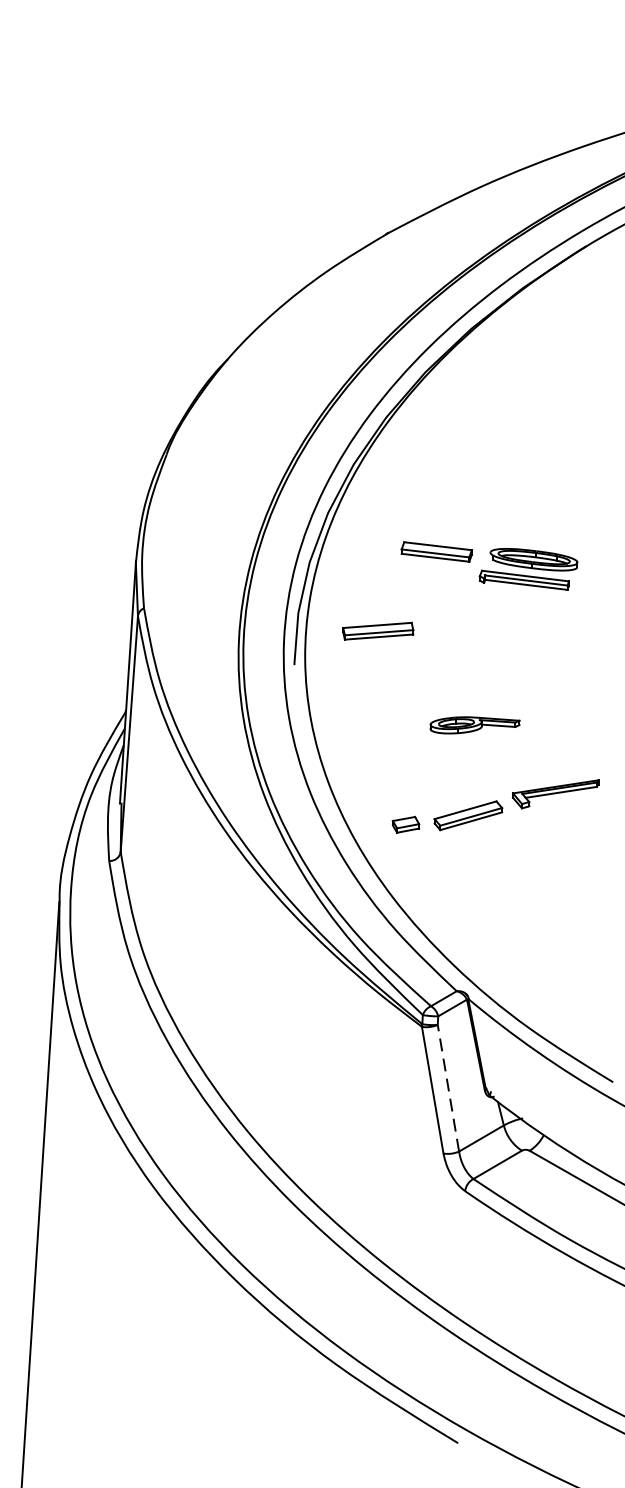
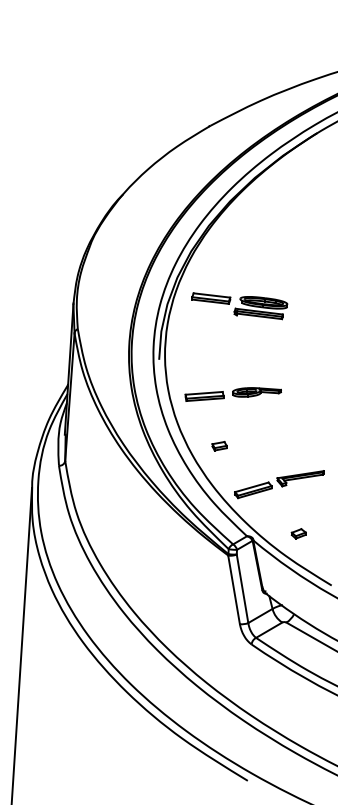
part: (488, 566) -> (239, 306), moved
part: (378, 631) -> (204, 396), moved
part: (516, 804) -> (279, 484), moved
part: (551, 986) -> (298, 533), added
line: (448, 1087) -> (242, 588), dashed -> solid

